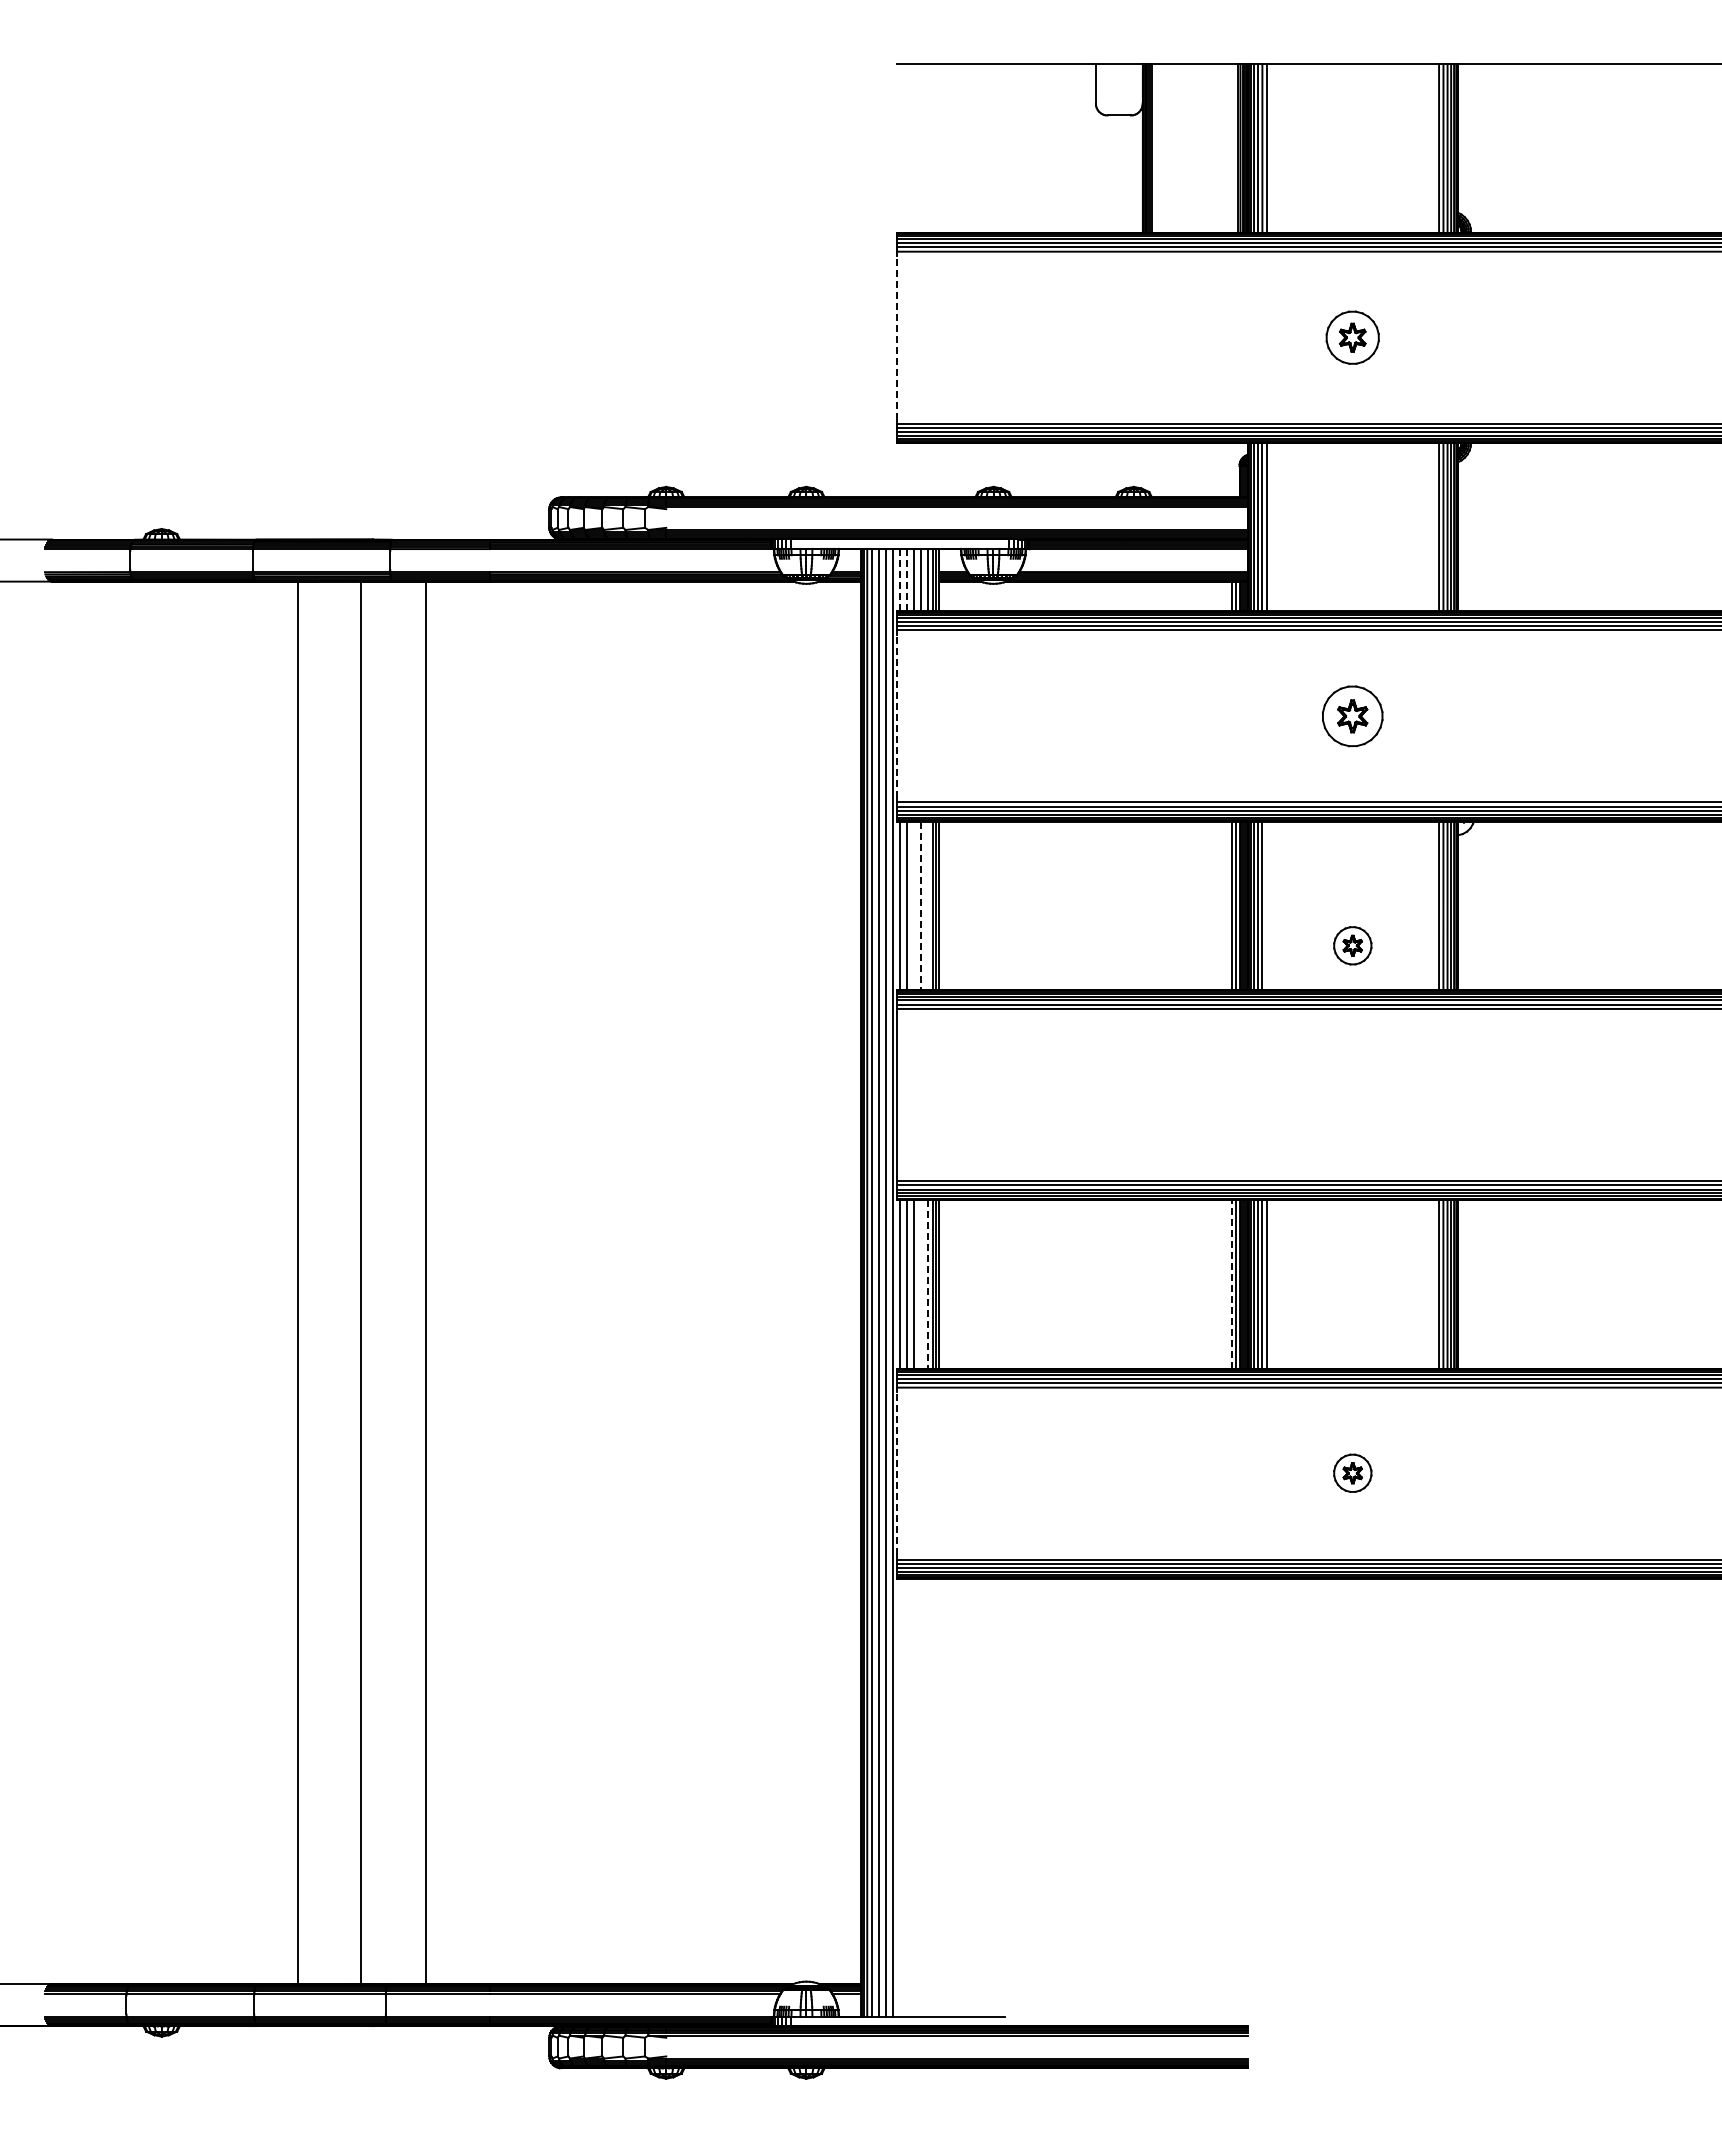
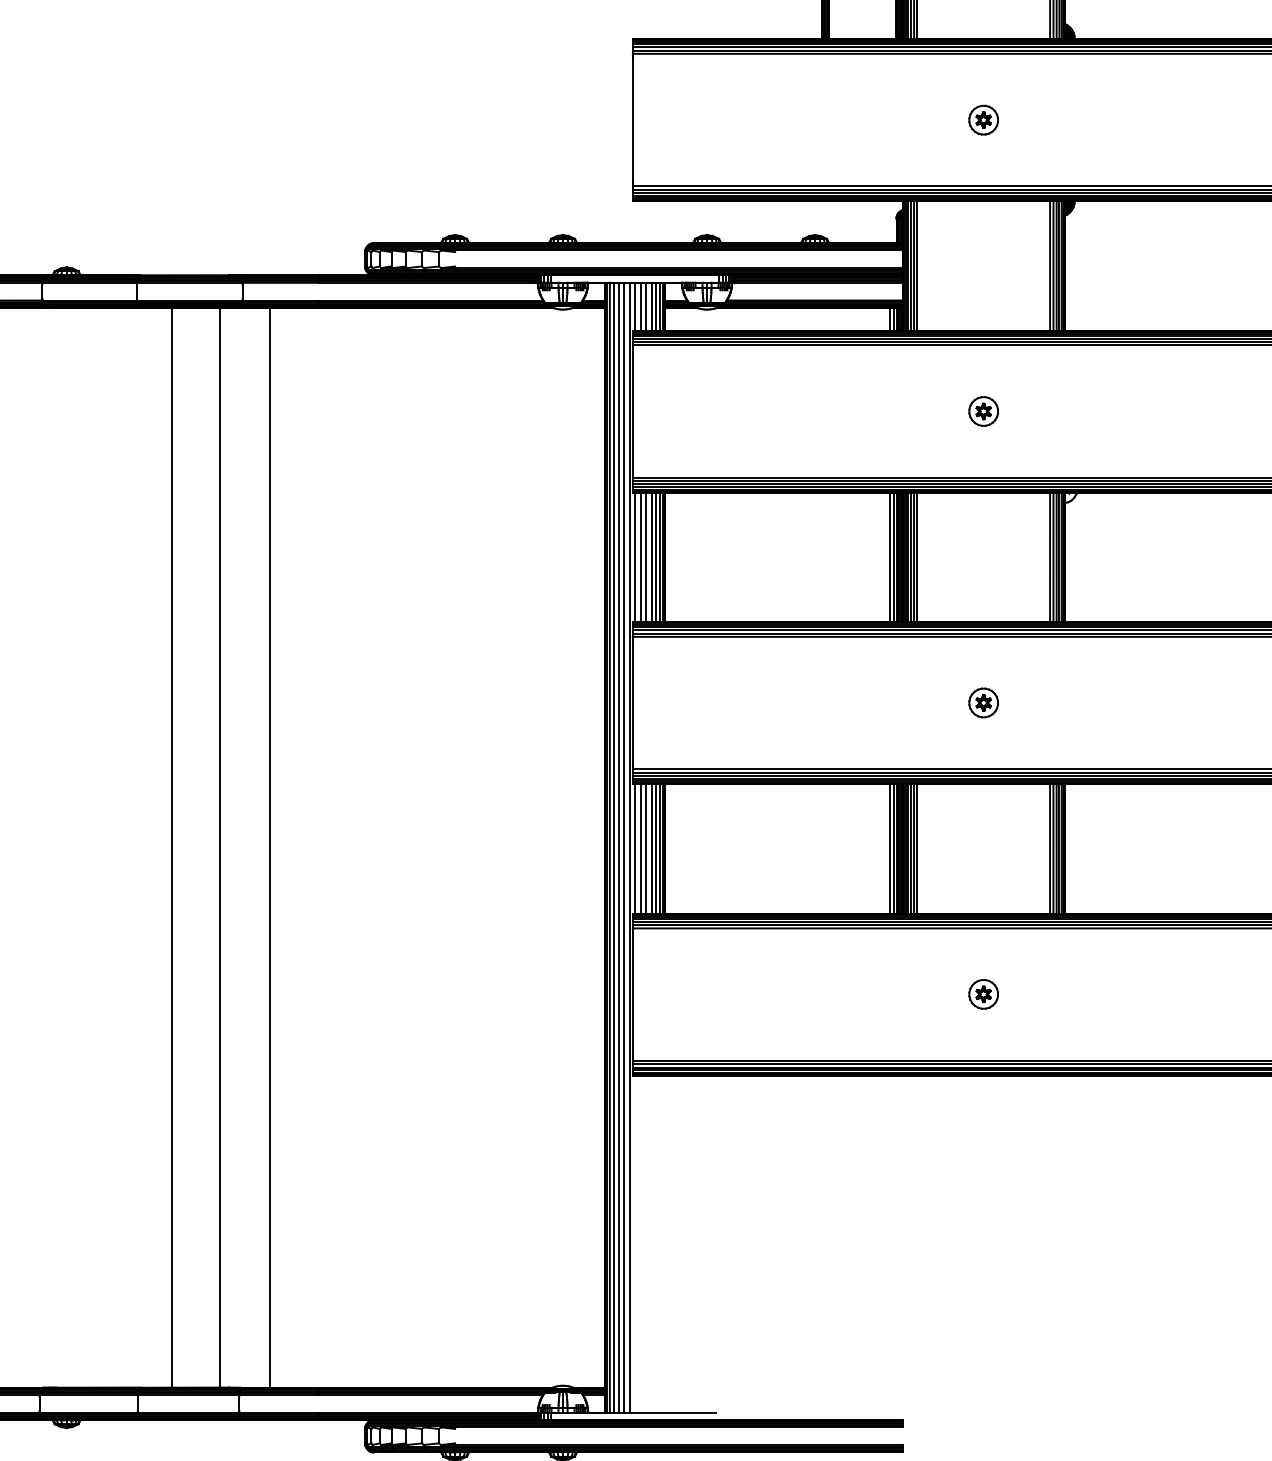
line: (897, 337) -> (633, 119), dashed -> solid
part: (1352, 337) -> (983, 119), size x0.71
line: (900, 579) -> (635, 306), dashed -> solid
line: (907, 579) -> (640, 306), dashed -> solid
part: (1352, 715) -> (983, 410), size x0.62
line: (897, 716) -> (633, 411), dashed -> solid
line: (914, 905) -> (646, 557), added
line: (927, 905) -> (656, 557), added
line: (1266, 905) -> (917, 557), added
line: (921, 906) -> (651, 558), dashed -> solid
part: (1352, 945) -> (983, 702), moved
line: (1231, 1283) -> (890, 848), dashed -> solid
line: (921, 1284) -> (651, 849), added
line: (927, 1284) -> (656, 849), dashed -> solid
line: (897, 1473) -> (633, 994), dashed -> solid

